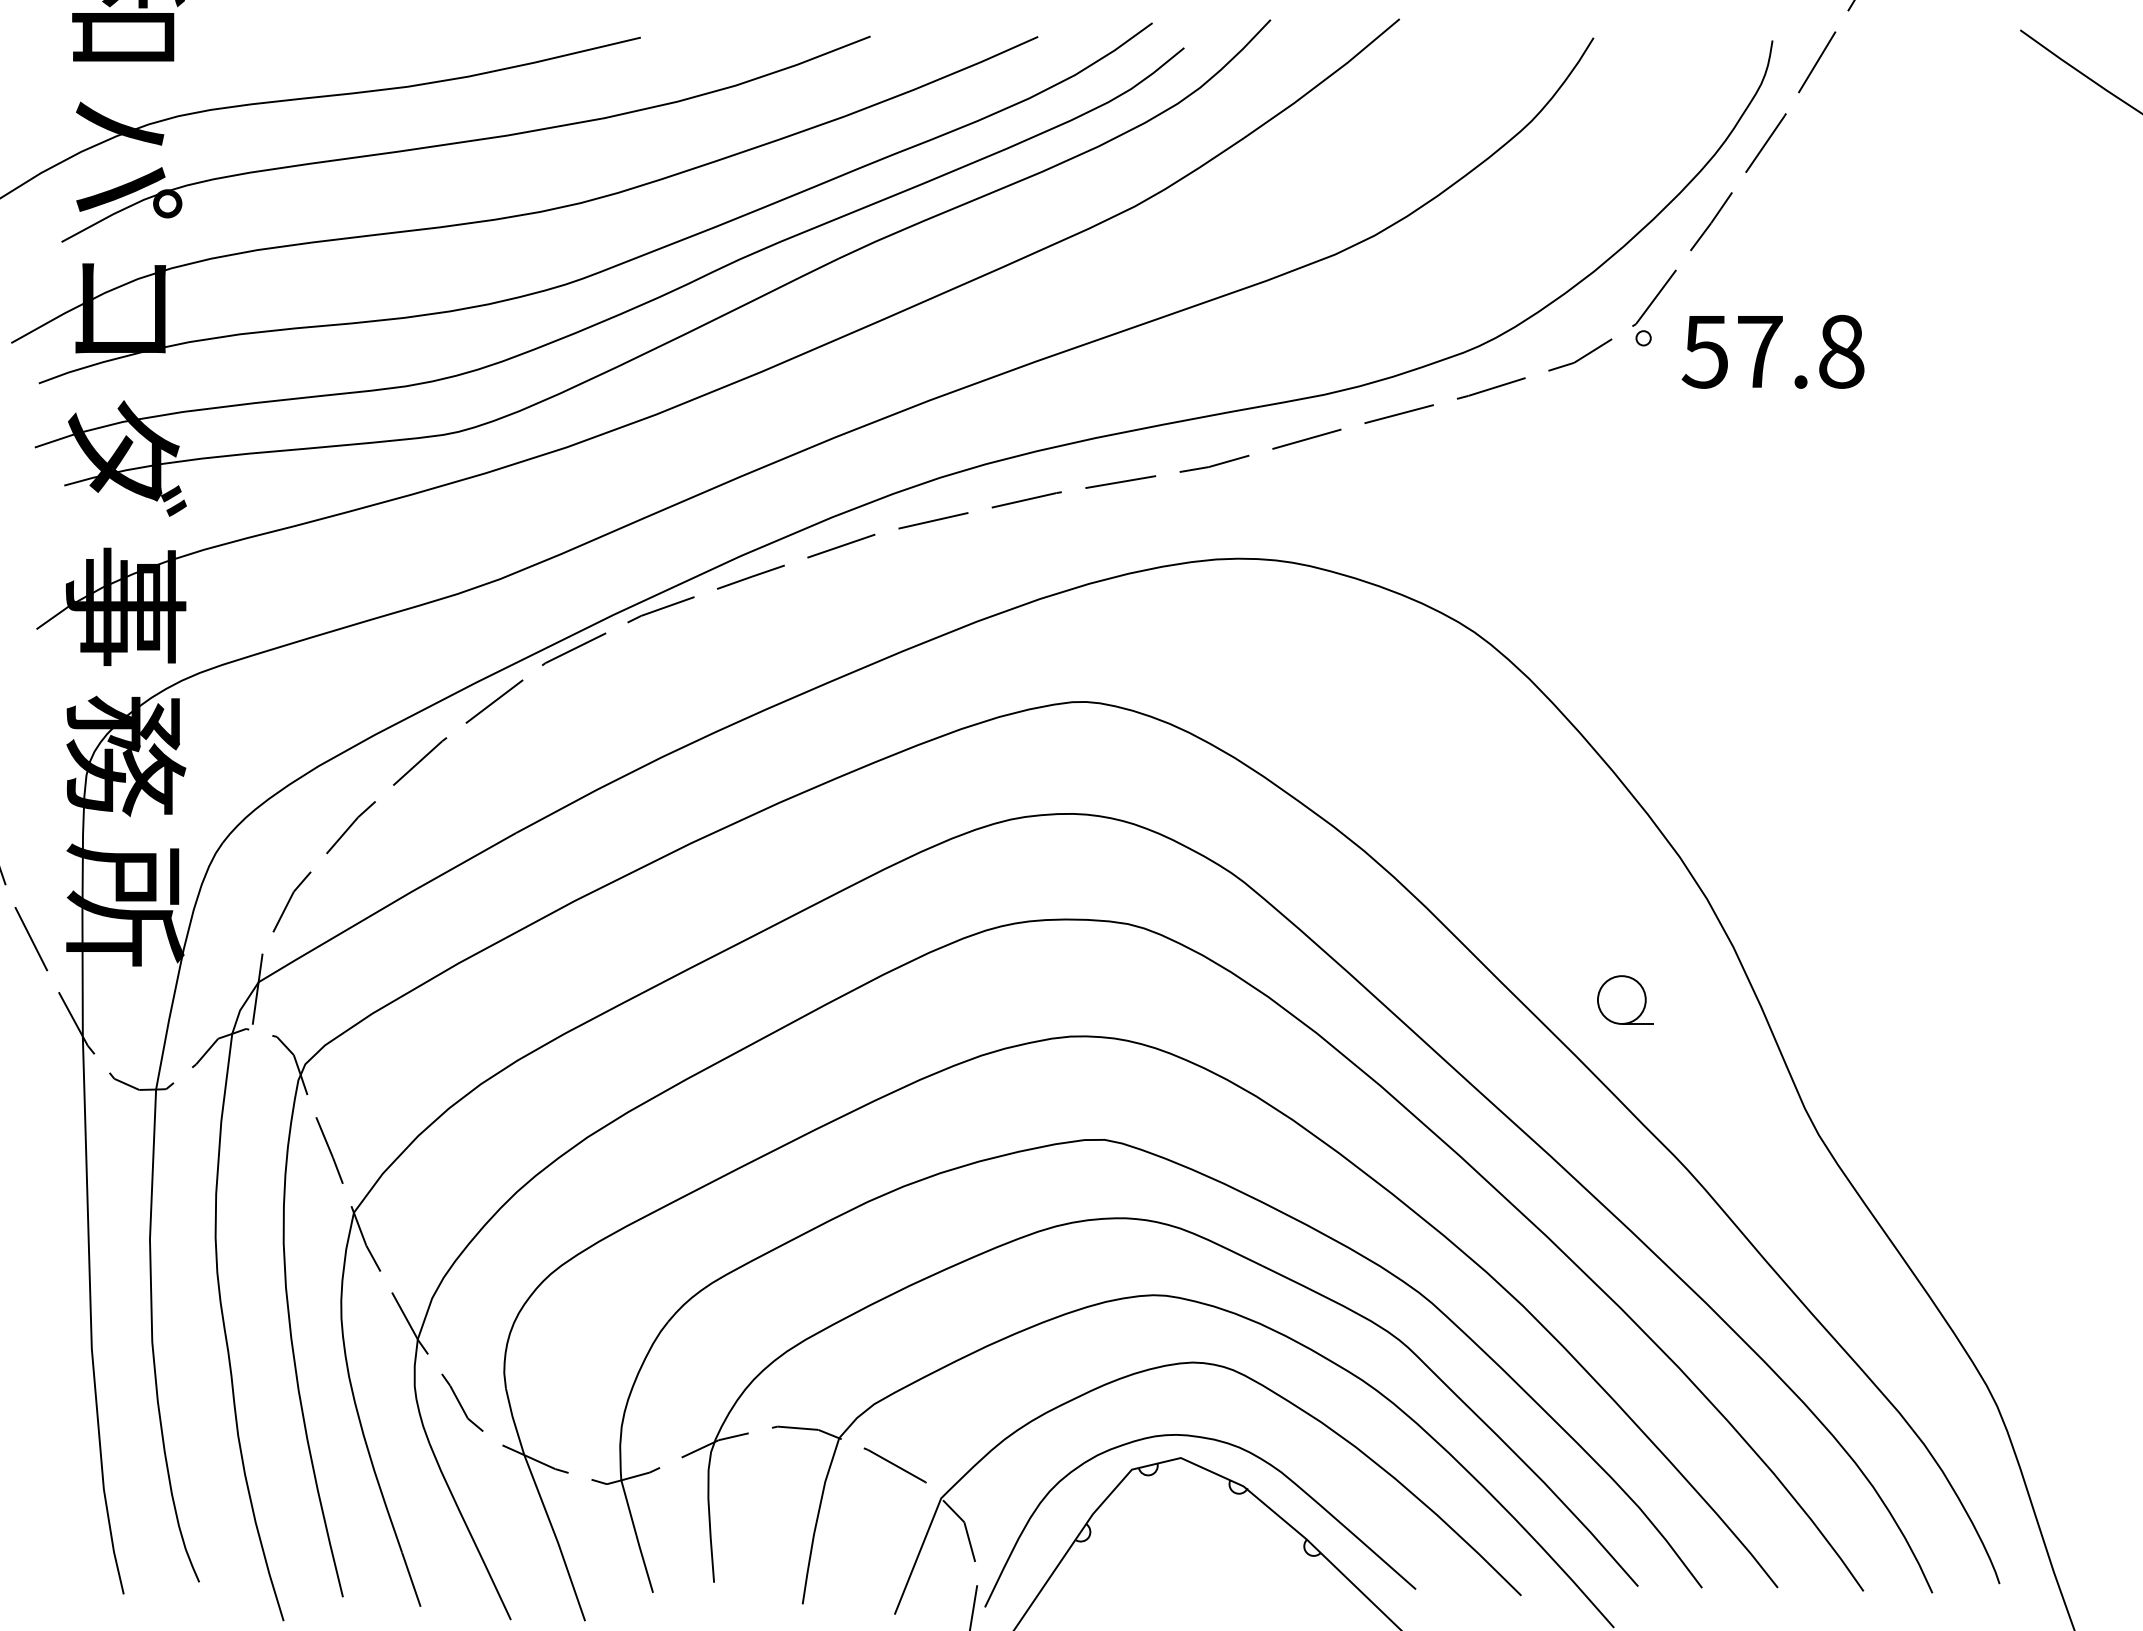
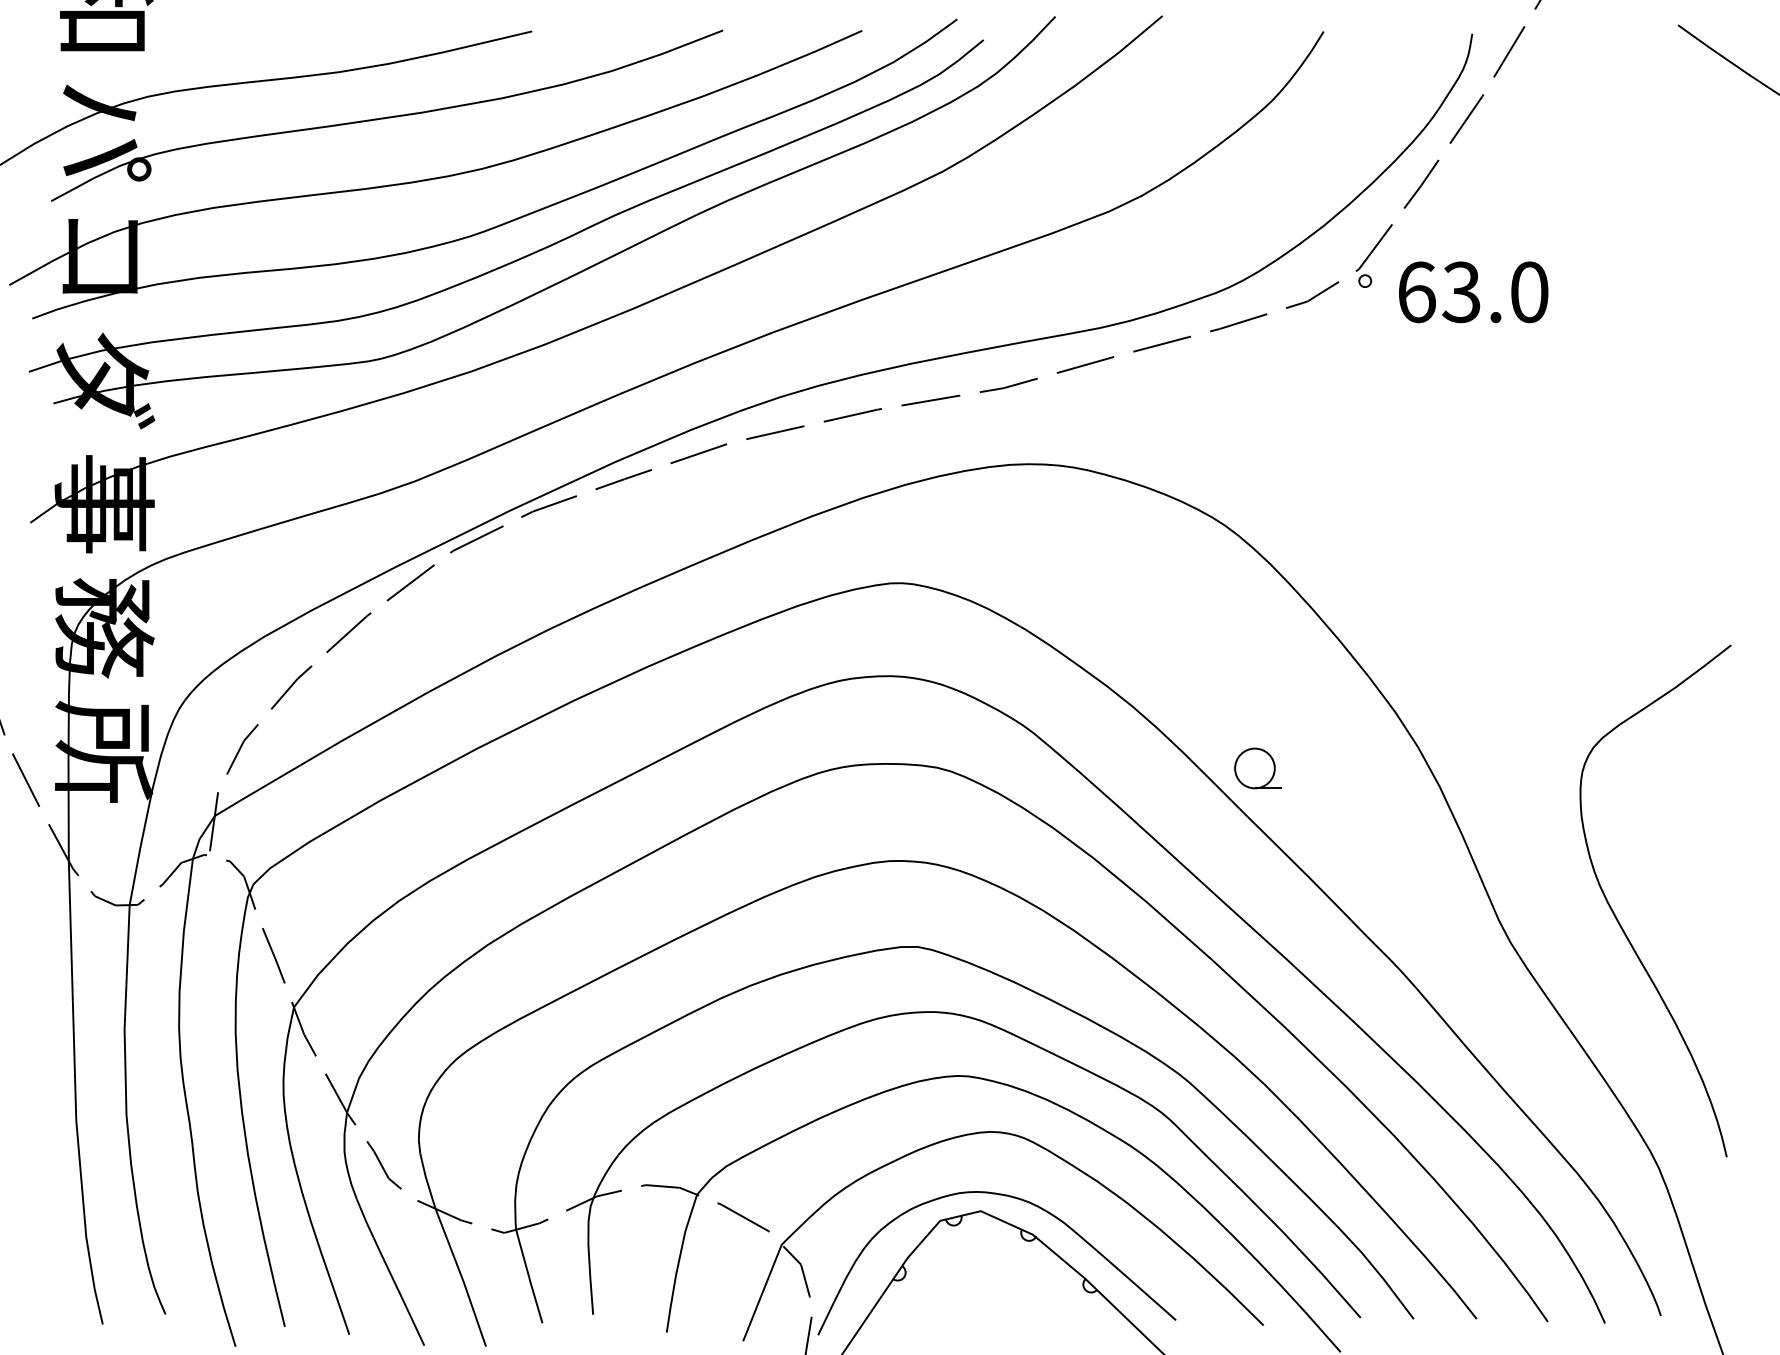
text: (1772, 351) -> (1472, 292), 57.8 -> 63.0
part: (1625, 999) -> (1257, 768), moved
curve: (1948, 1107) -> (1618, 920), added

